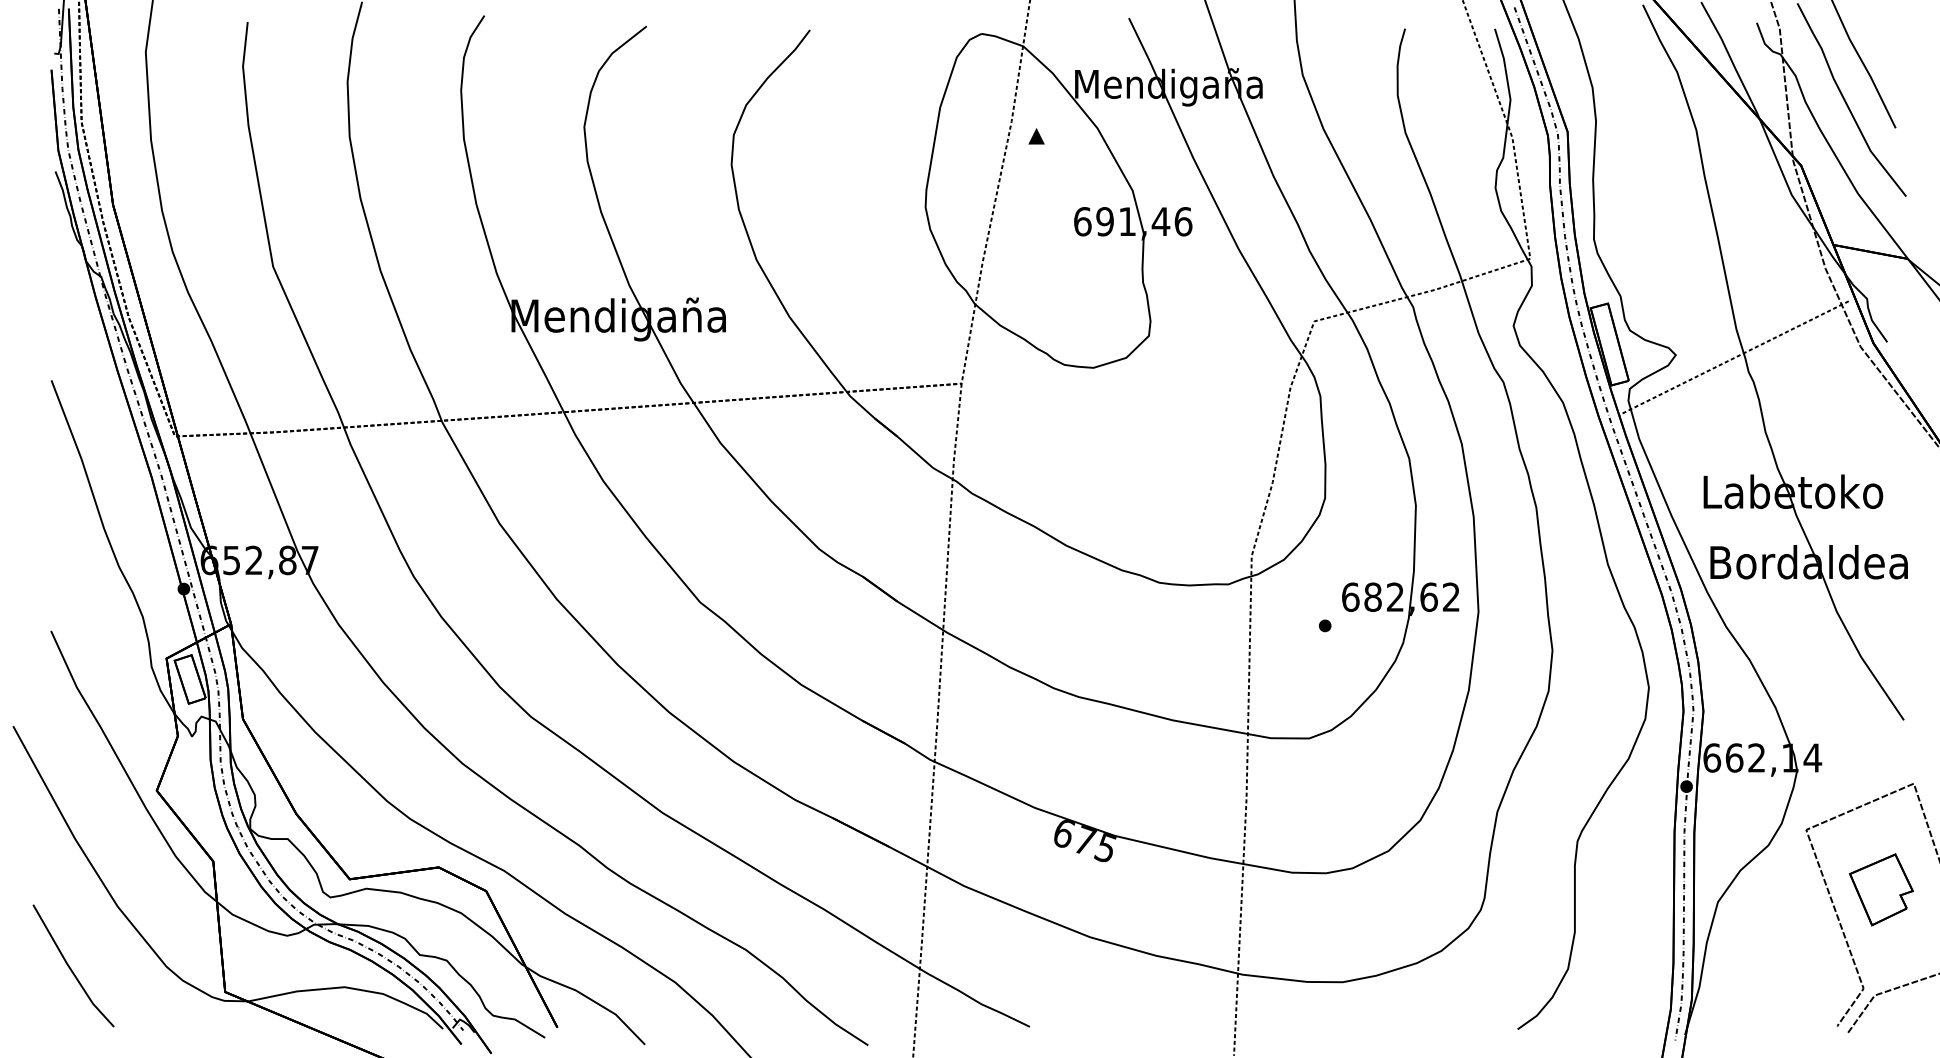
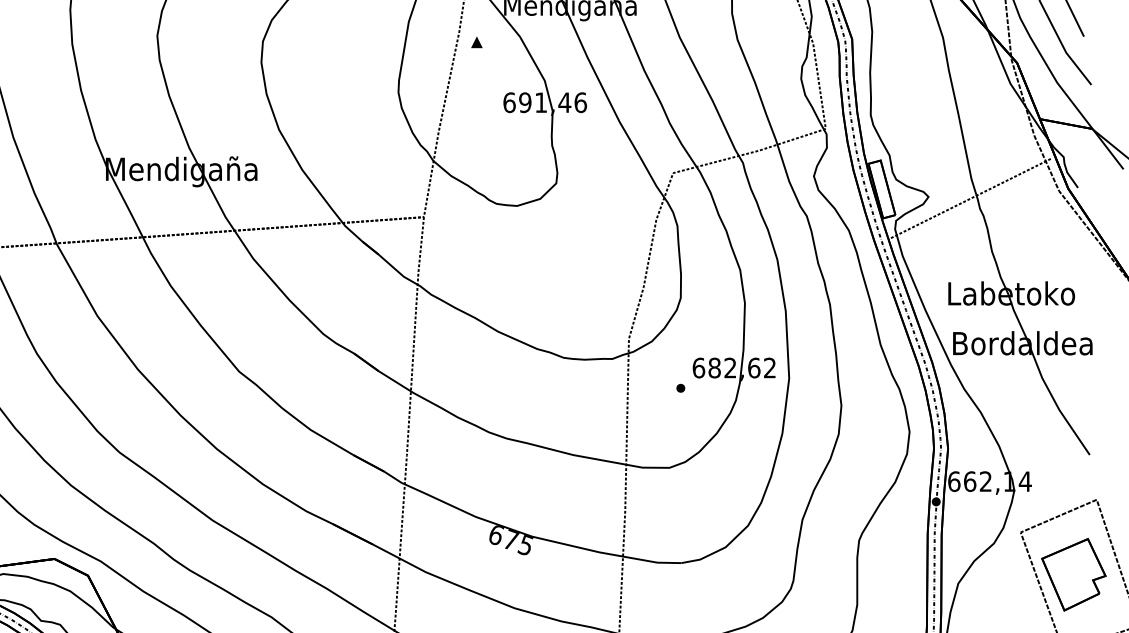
part: (1881, 889) -> (1073, 574), size x1.43

